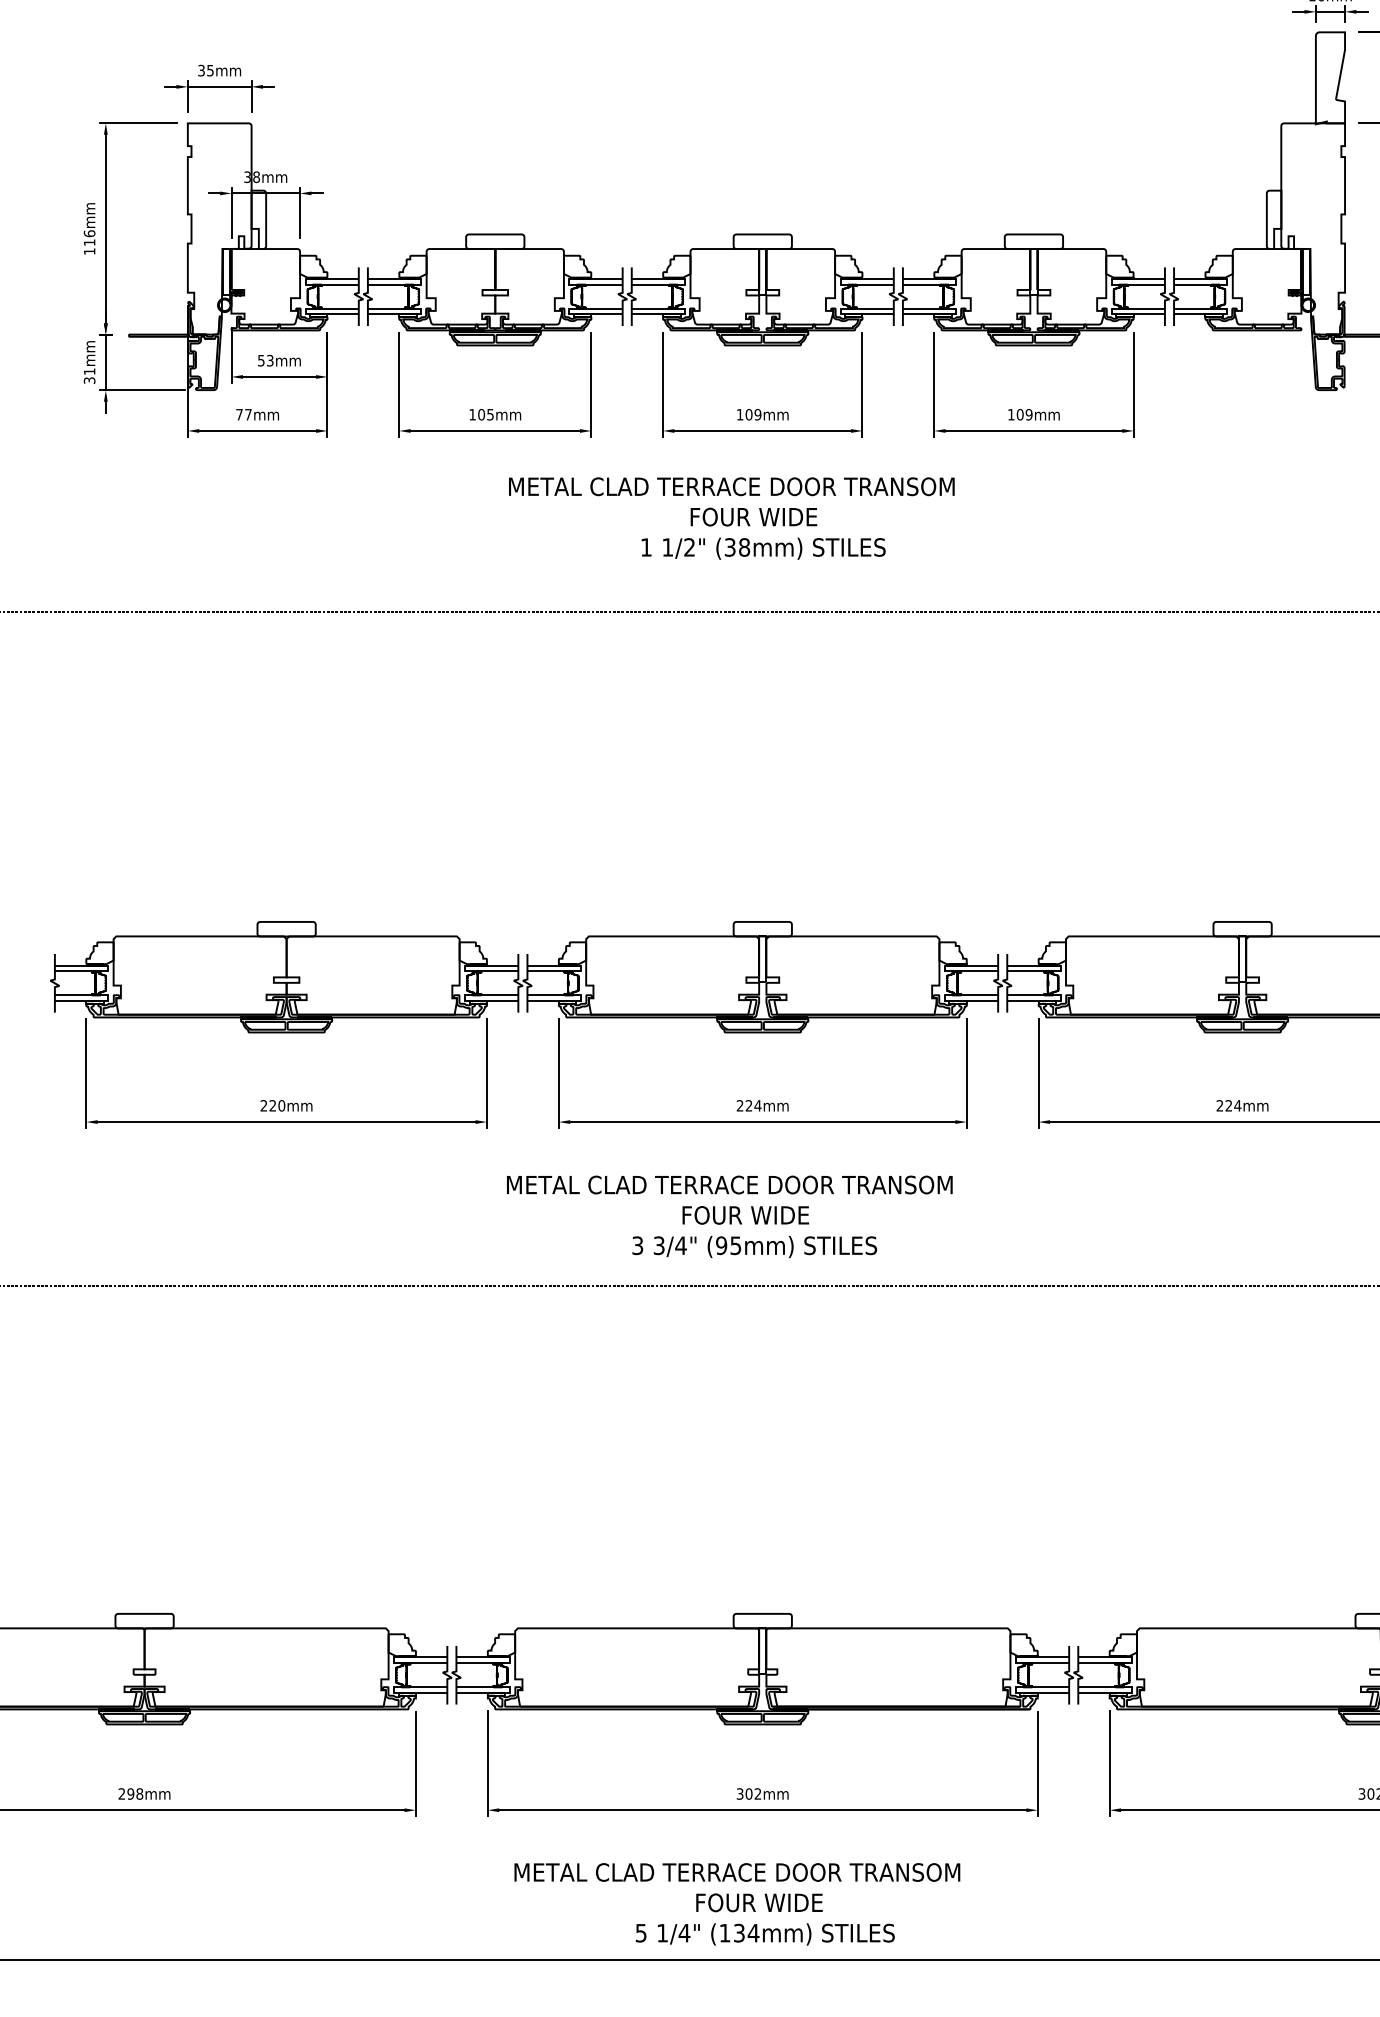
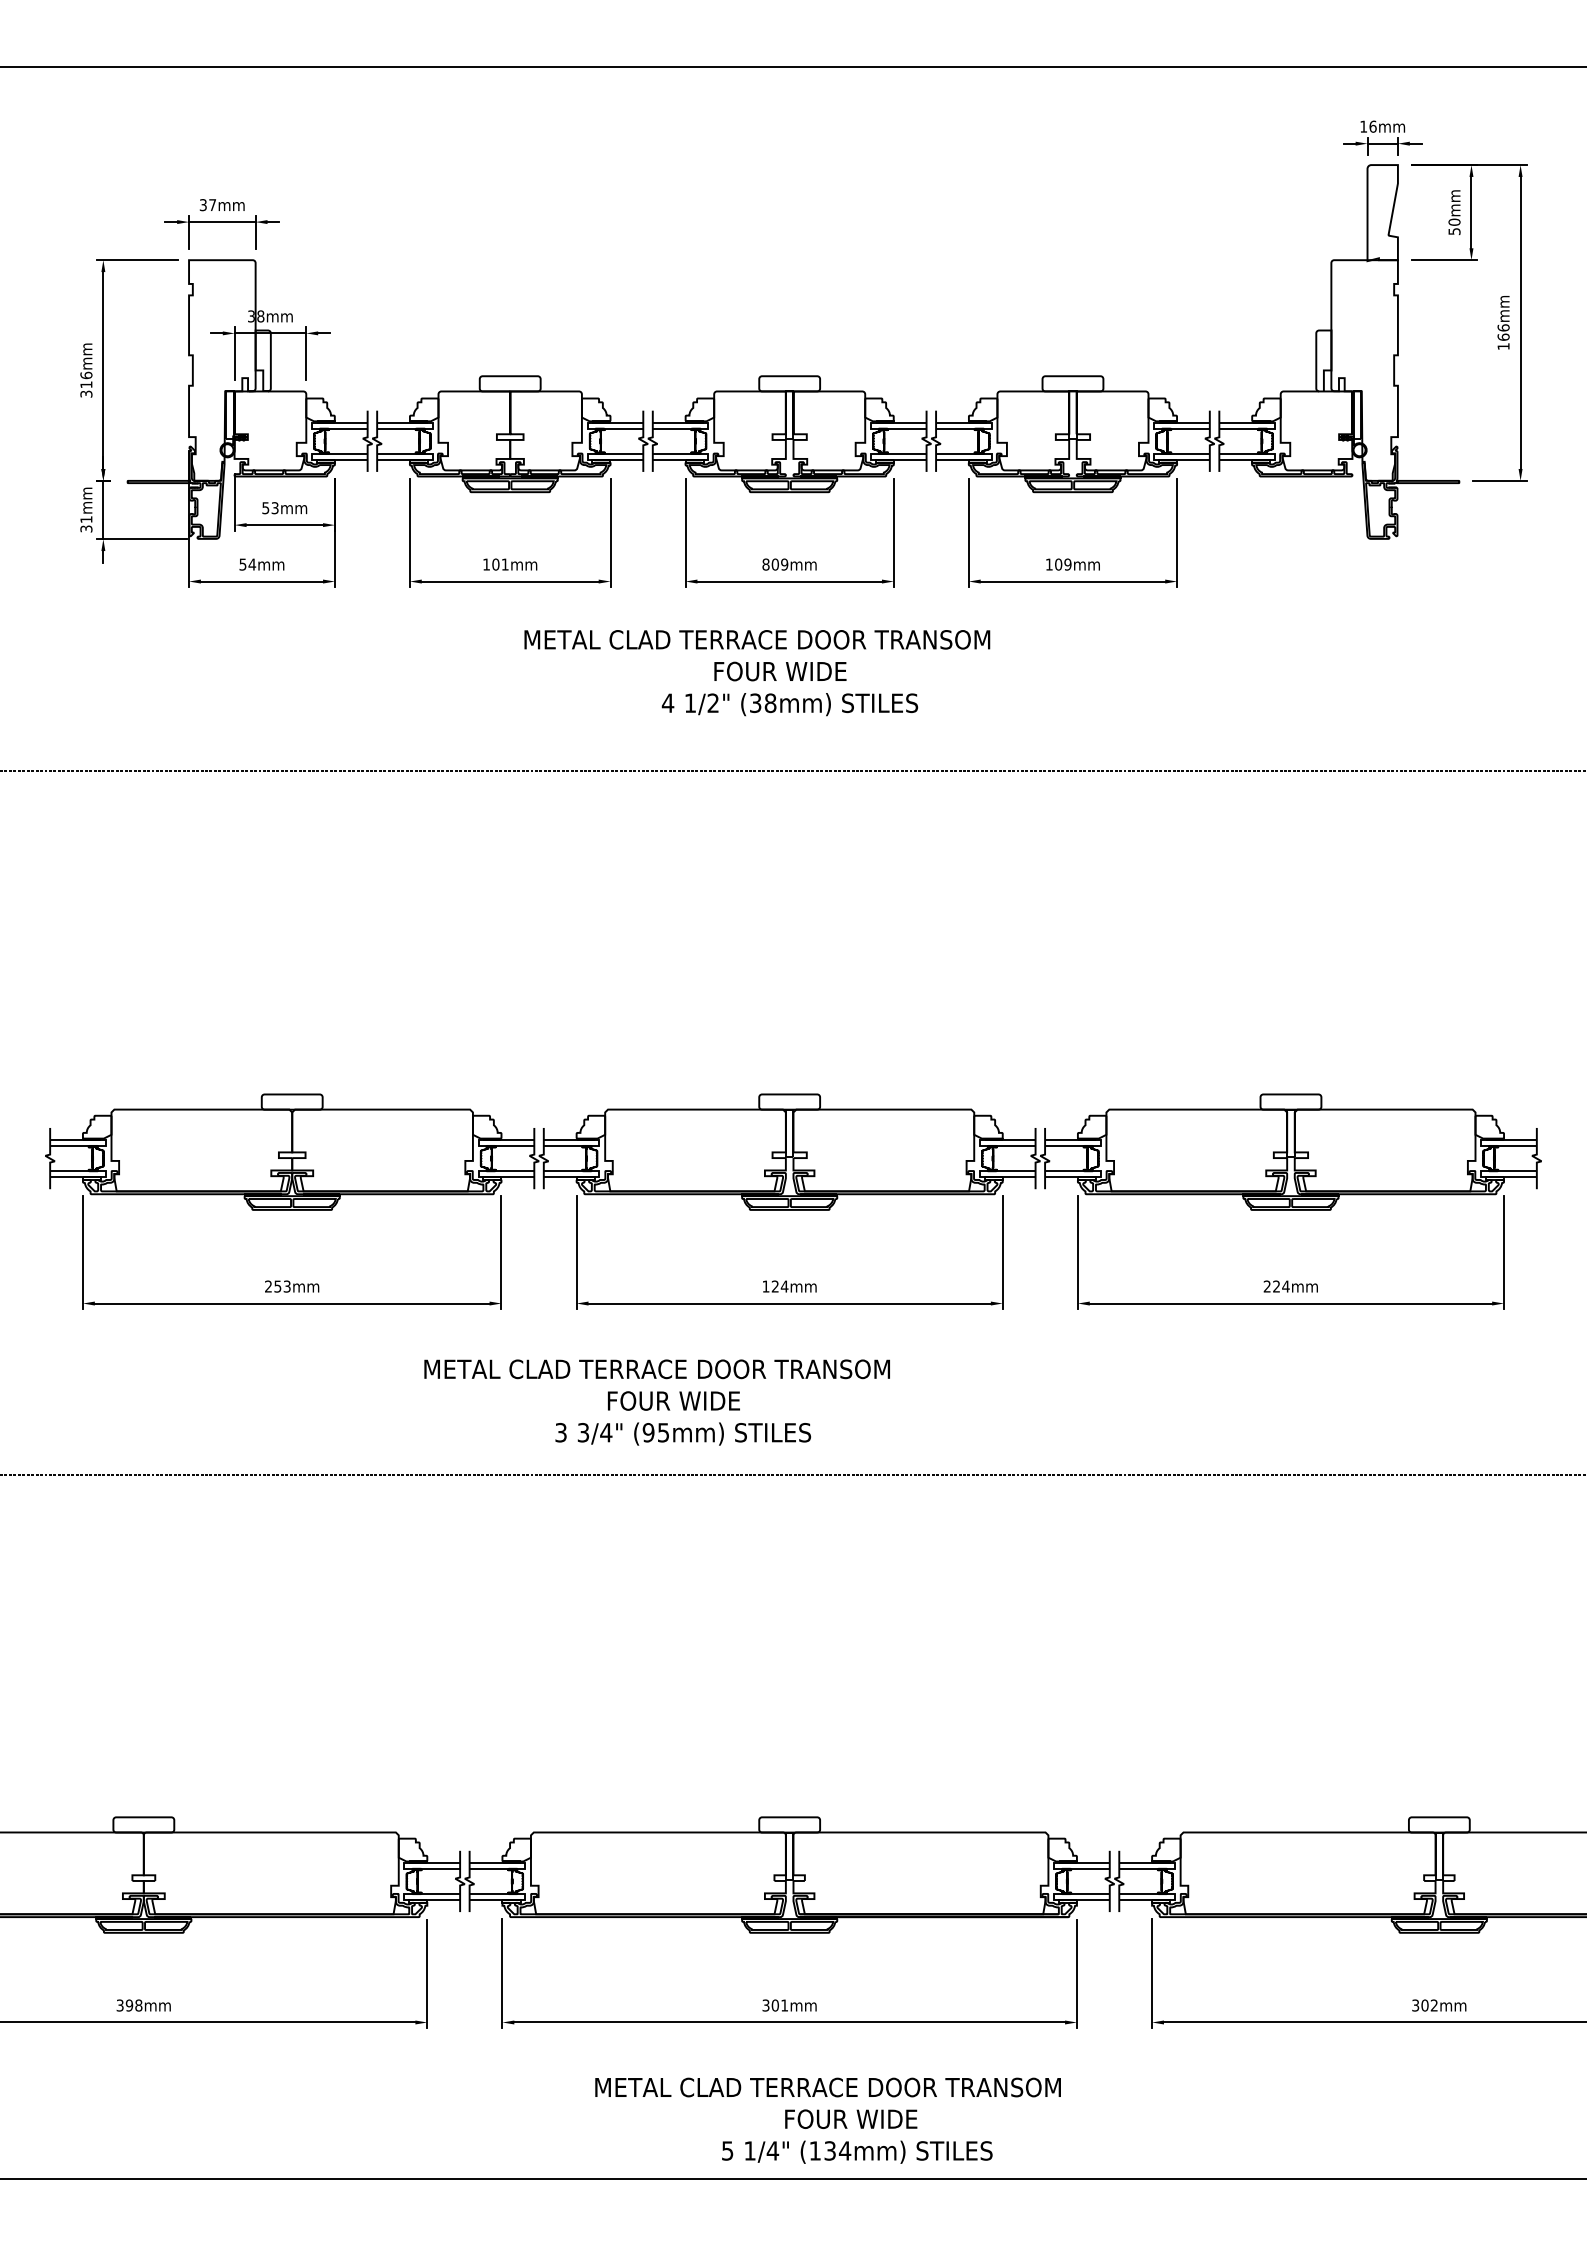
text: (210, 71) -> (212, 205), 35mm -> 37mm
text: (89, 250) -> (86, 393), 116mm -> 316mm
text: (243, 414) -> (247, 564), 77mm -> 54mm
text: (489, 414) -> (504, 564), 105mm -> 101mm
text: (739, 414) -> (765, 564), 109mm -> 809mm
text: (645, 546) -> (667, 702), 1 -> 4
text: (277, 1105) -> (282, 1286), 220mm -> 253mm
text: (739, 1105) -> (765, 1286), 224mm -> 124mm
text: (729, 1216) -> (656, 1402), moved
text: (121, 1793) -> (119, 2005), 298mm -> 398mm
text: (757, 1793) -> (784, 2005), 302mm -> 301mm
text: (736, 1904) -> (827, 2120), moved

